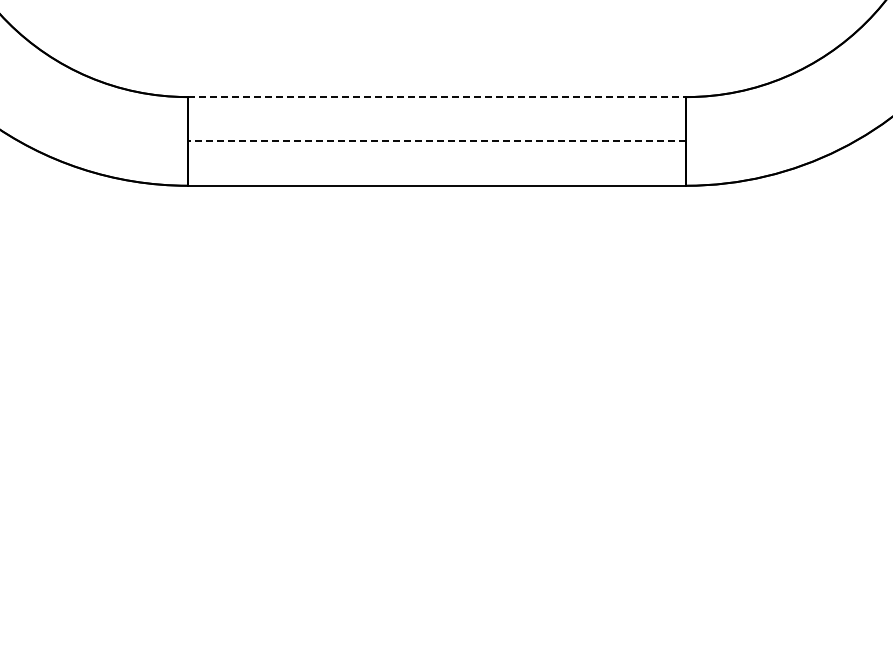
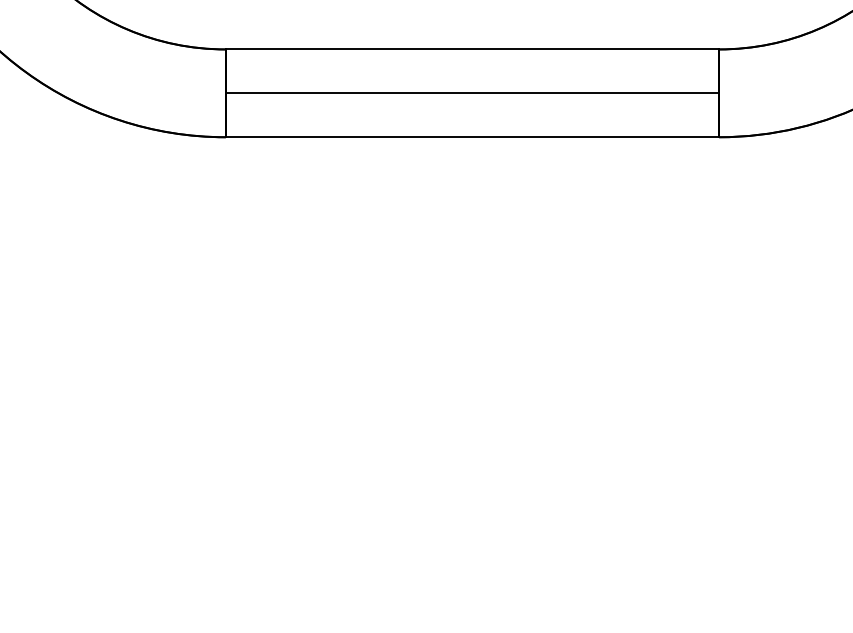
line: (437, 97) -> (472, 49), dashed -> solid
line: (436, 141) -> (471, 93), dashed -> solid

